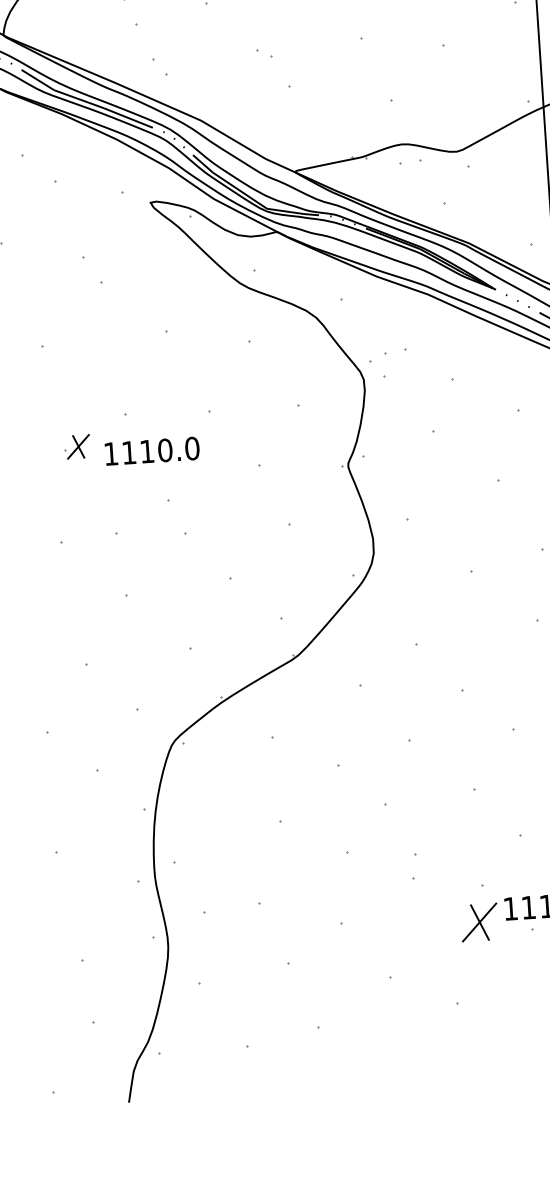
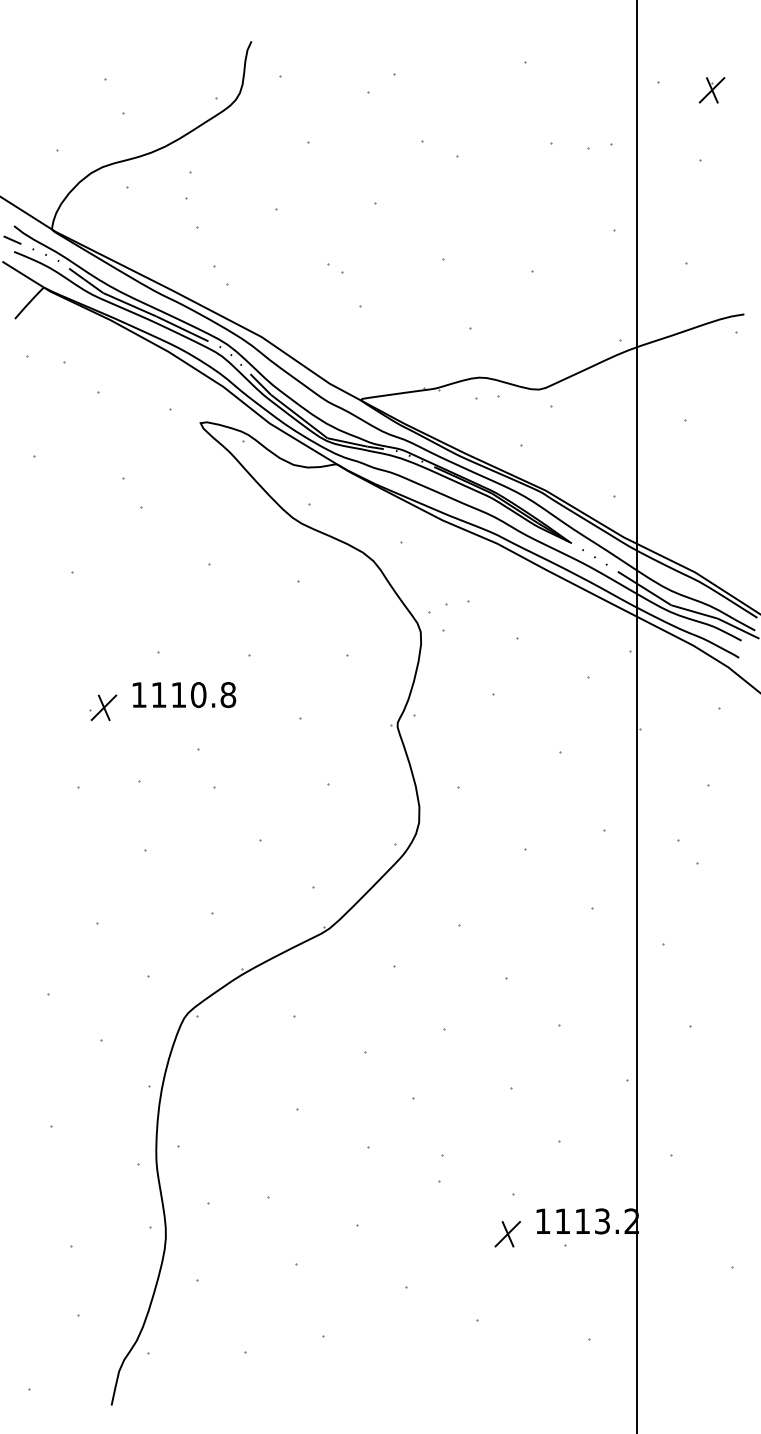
part: (78, 446) -> (103, 707), moved
text: (192, 448) -> (228, 694), 1110.0 -> 1110.8
part: (479, 922) -> (507, 1234), size x0.62

